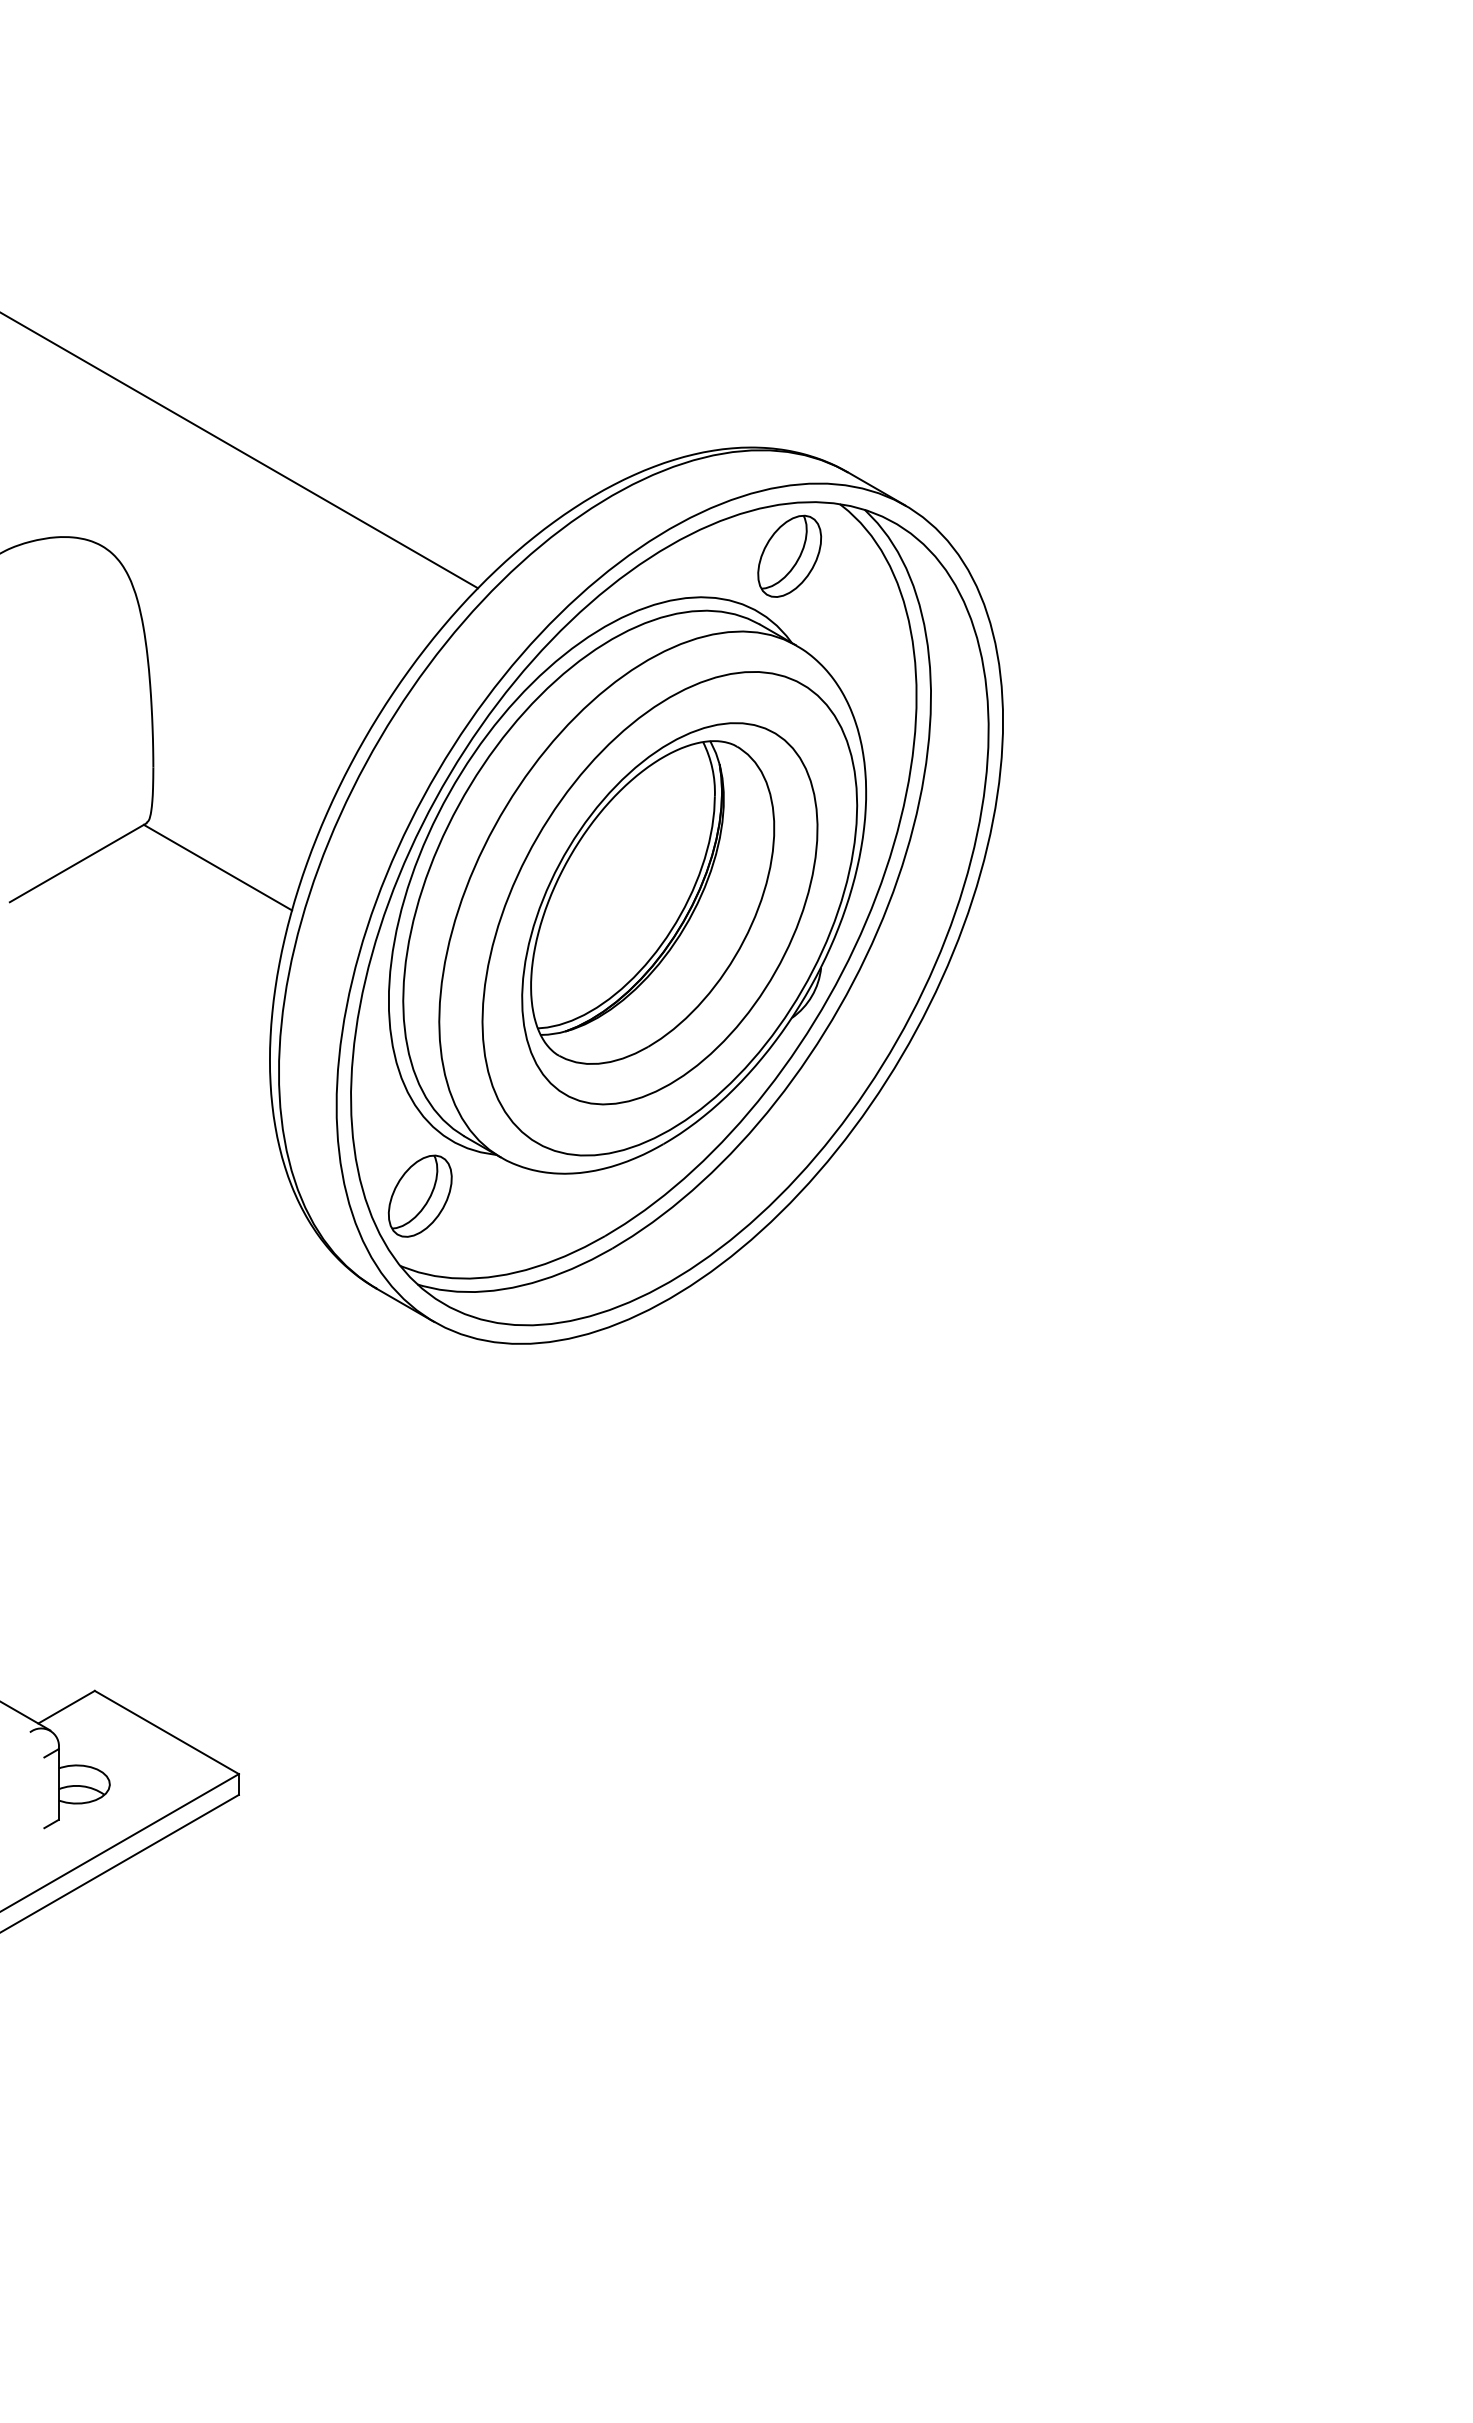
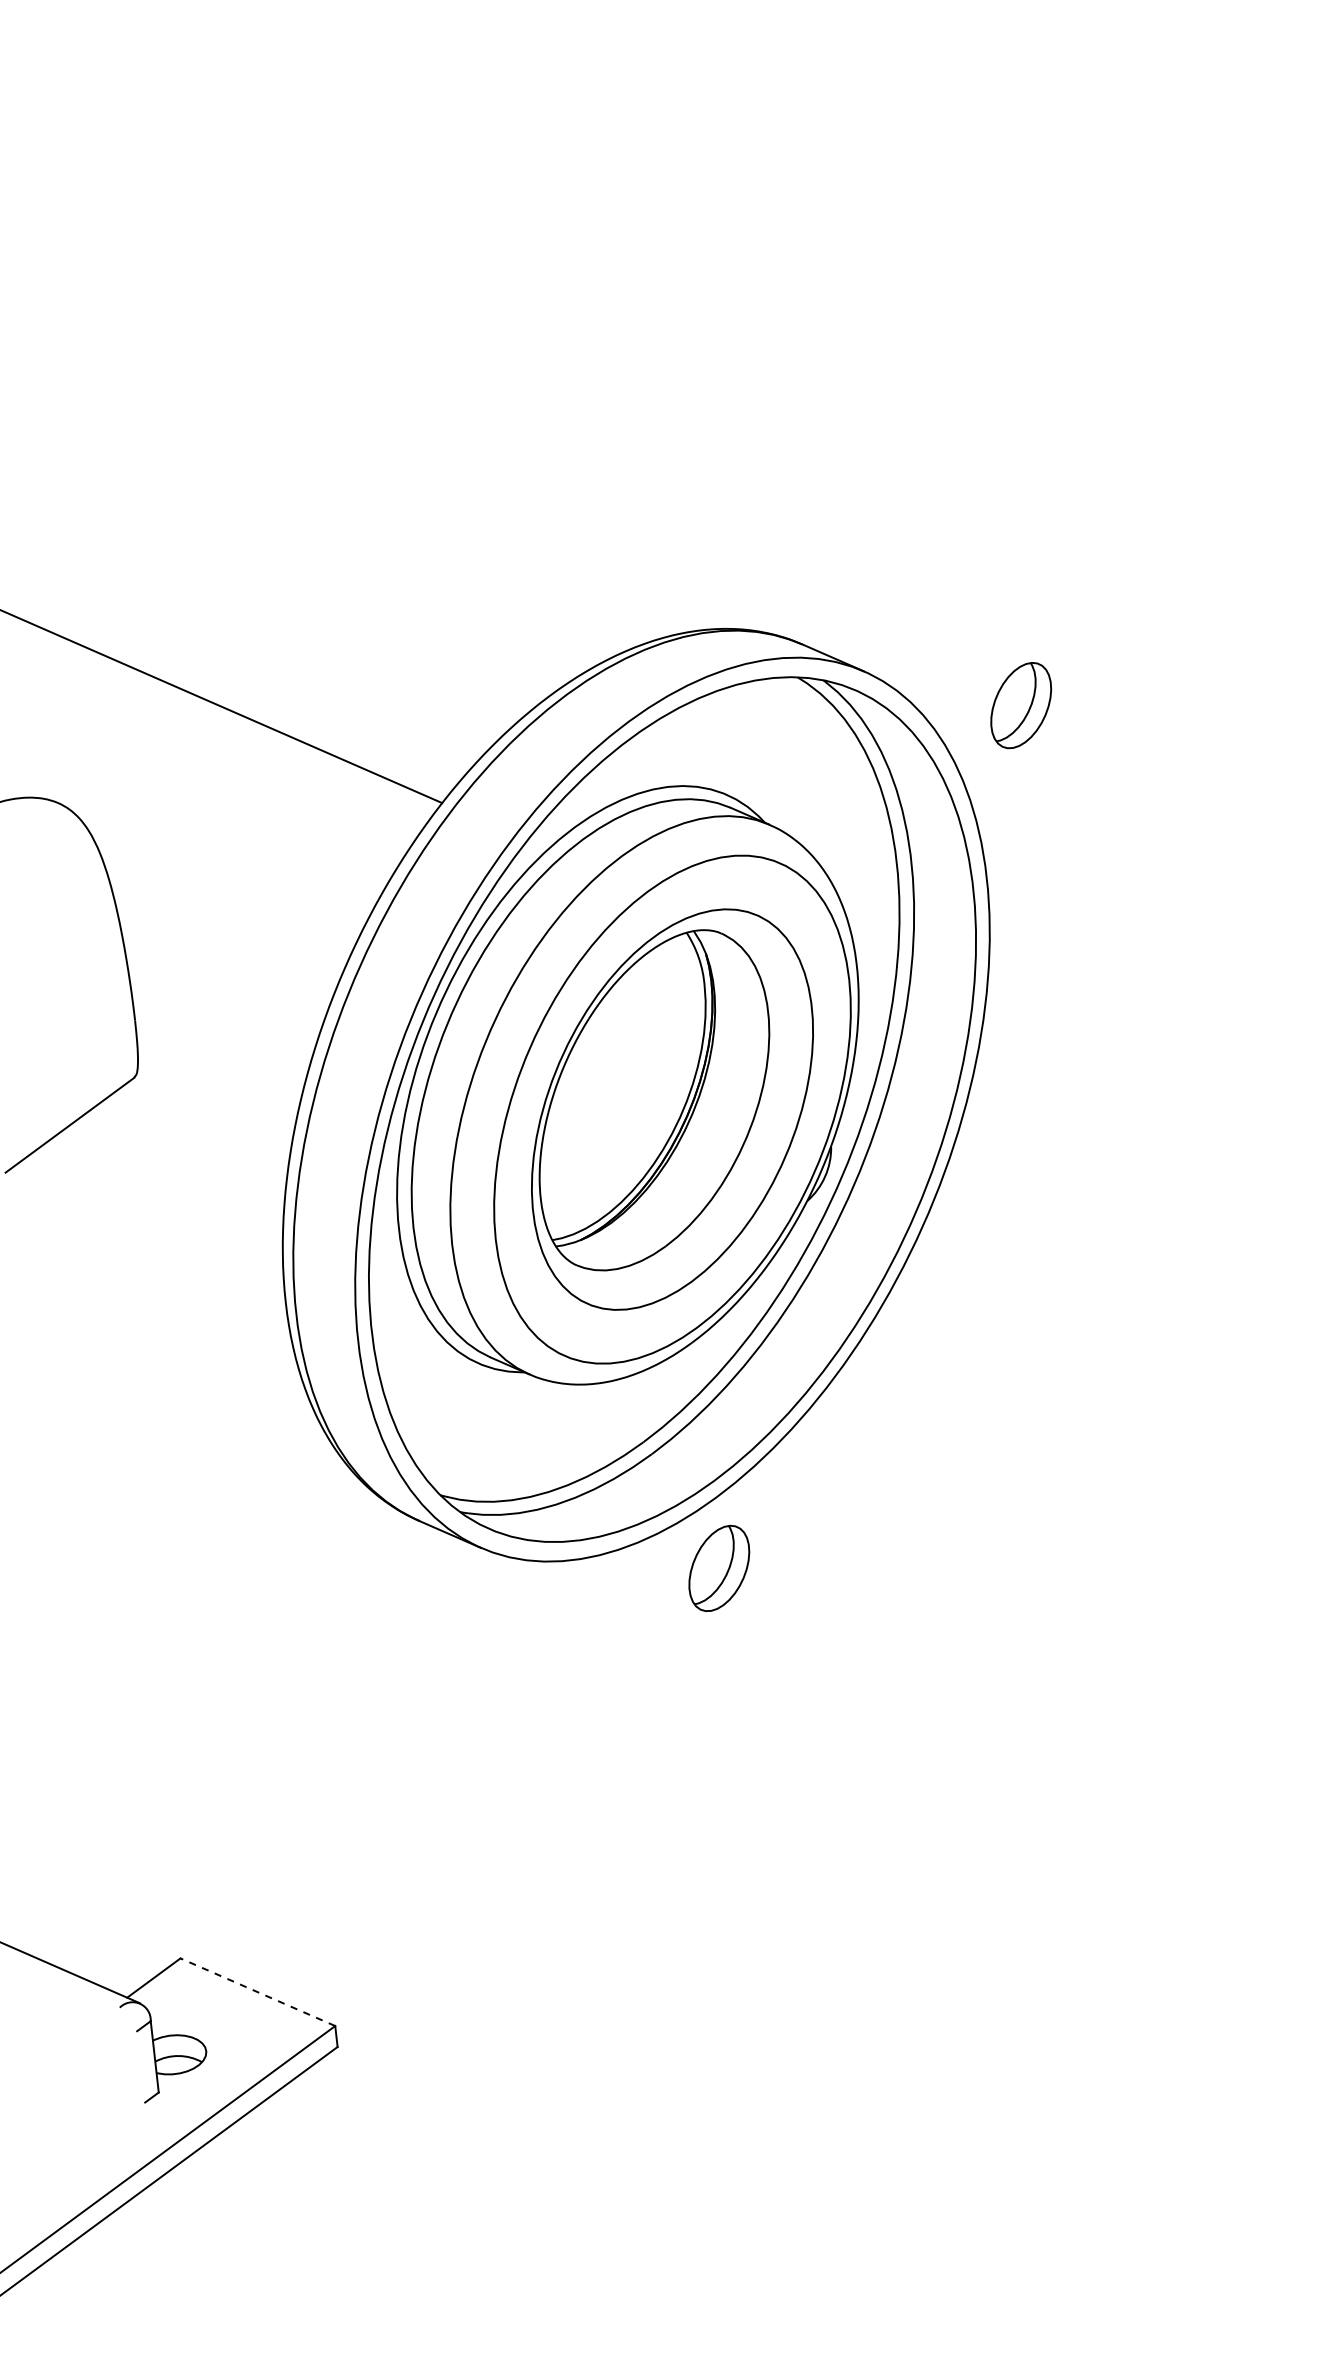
part: (789, 555) -> (1020, 704), moved
line: (217, 867) -> (211, 1114), removed
part: (419, 1195) -> (718, 1567), moved
line: (166, 1732) -> (257, 1992), solid -> dashed

